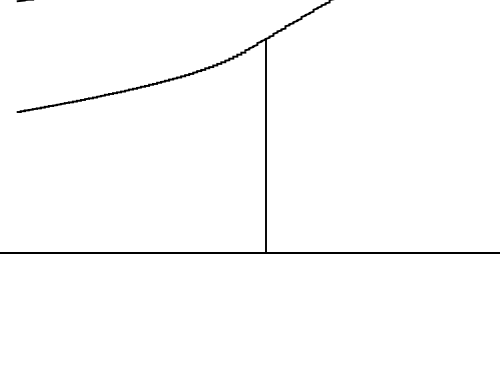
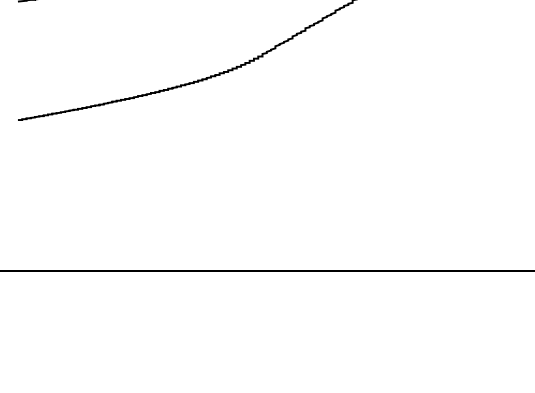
line: (265, 146) -> (284, 156), removed

